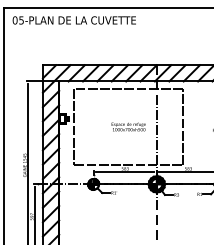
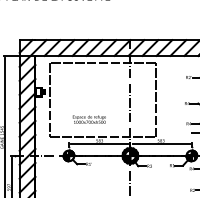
text: (128, 126) -> (89, 119), moved

